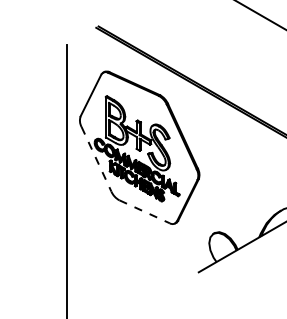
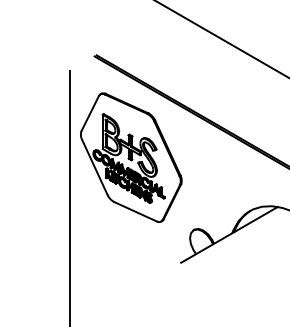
line: (97, 159) -> (95, 167), dashed -> solid
line: (144, 211) -> (135, 211), dashed -> solid

